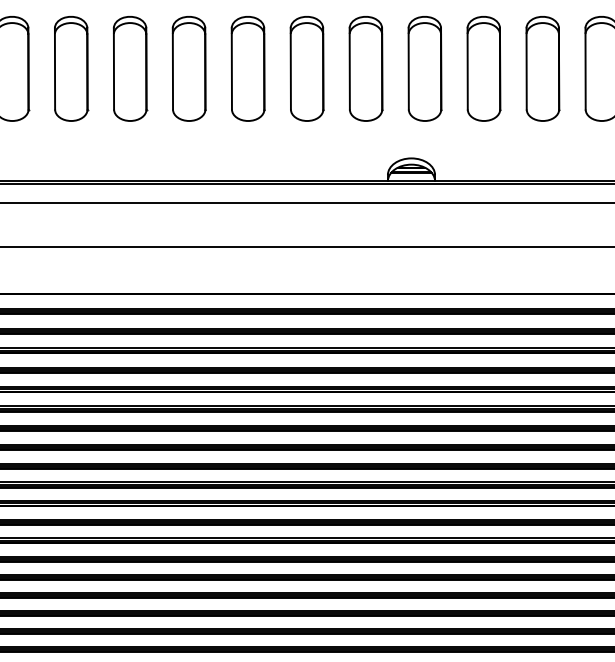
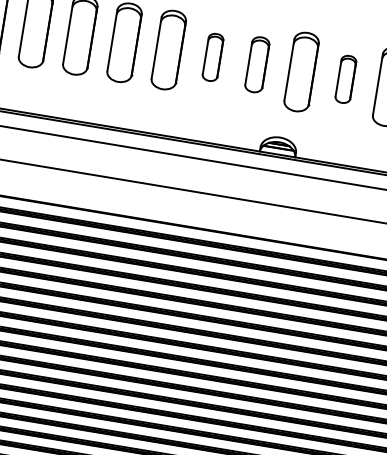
part: (306, 68) -> (212, 57), size x0.6
part: (365, 68) -> (257, 64), size x0.7
part: (483, 68) -> (345, 79), size x0.6

